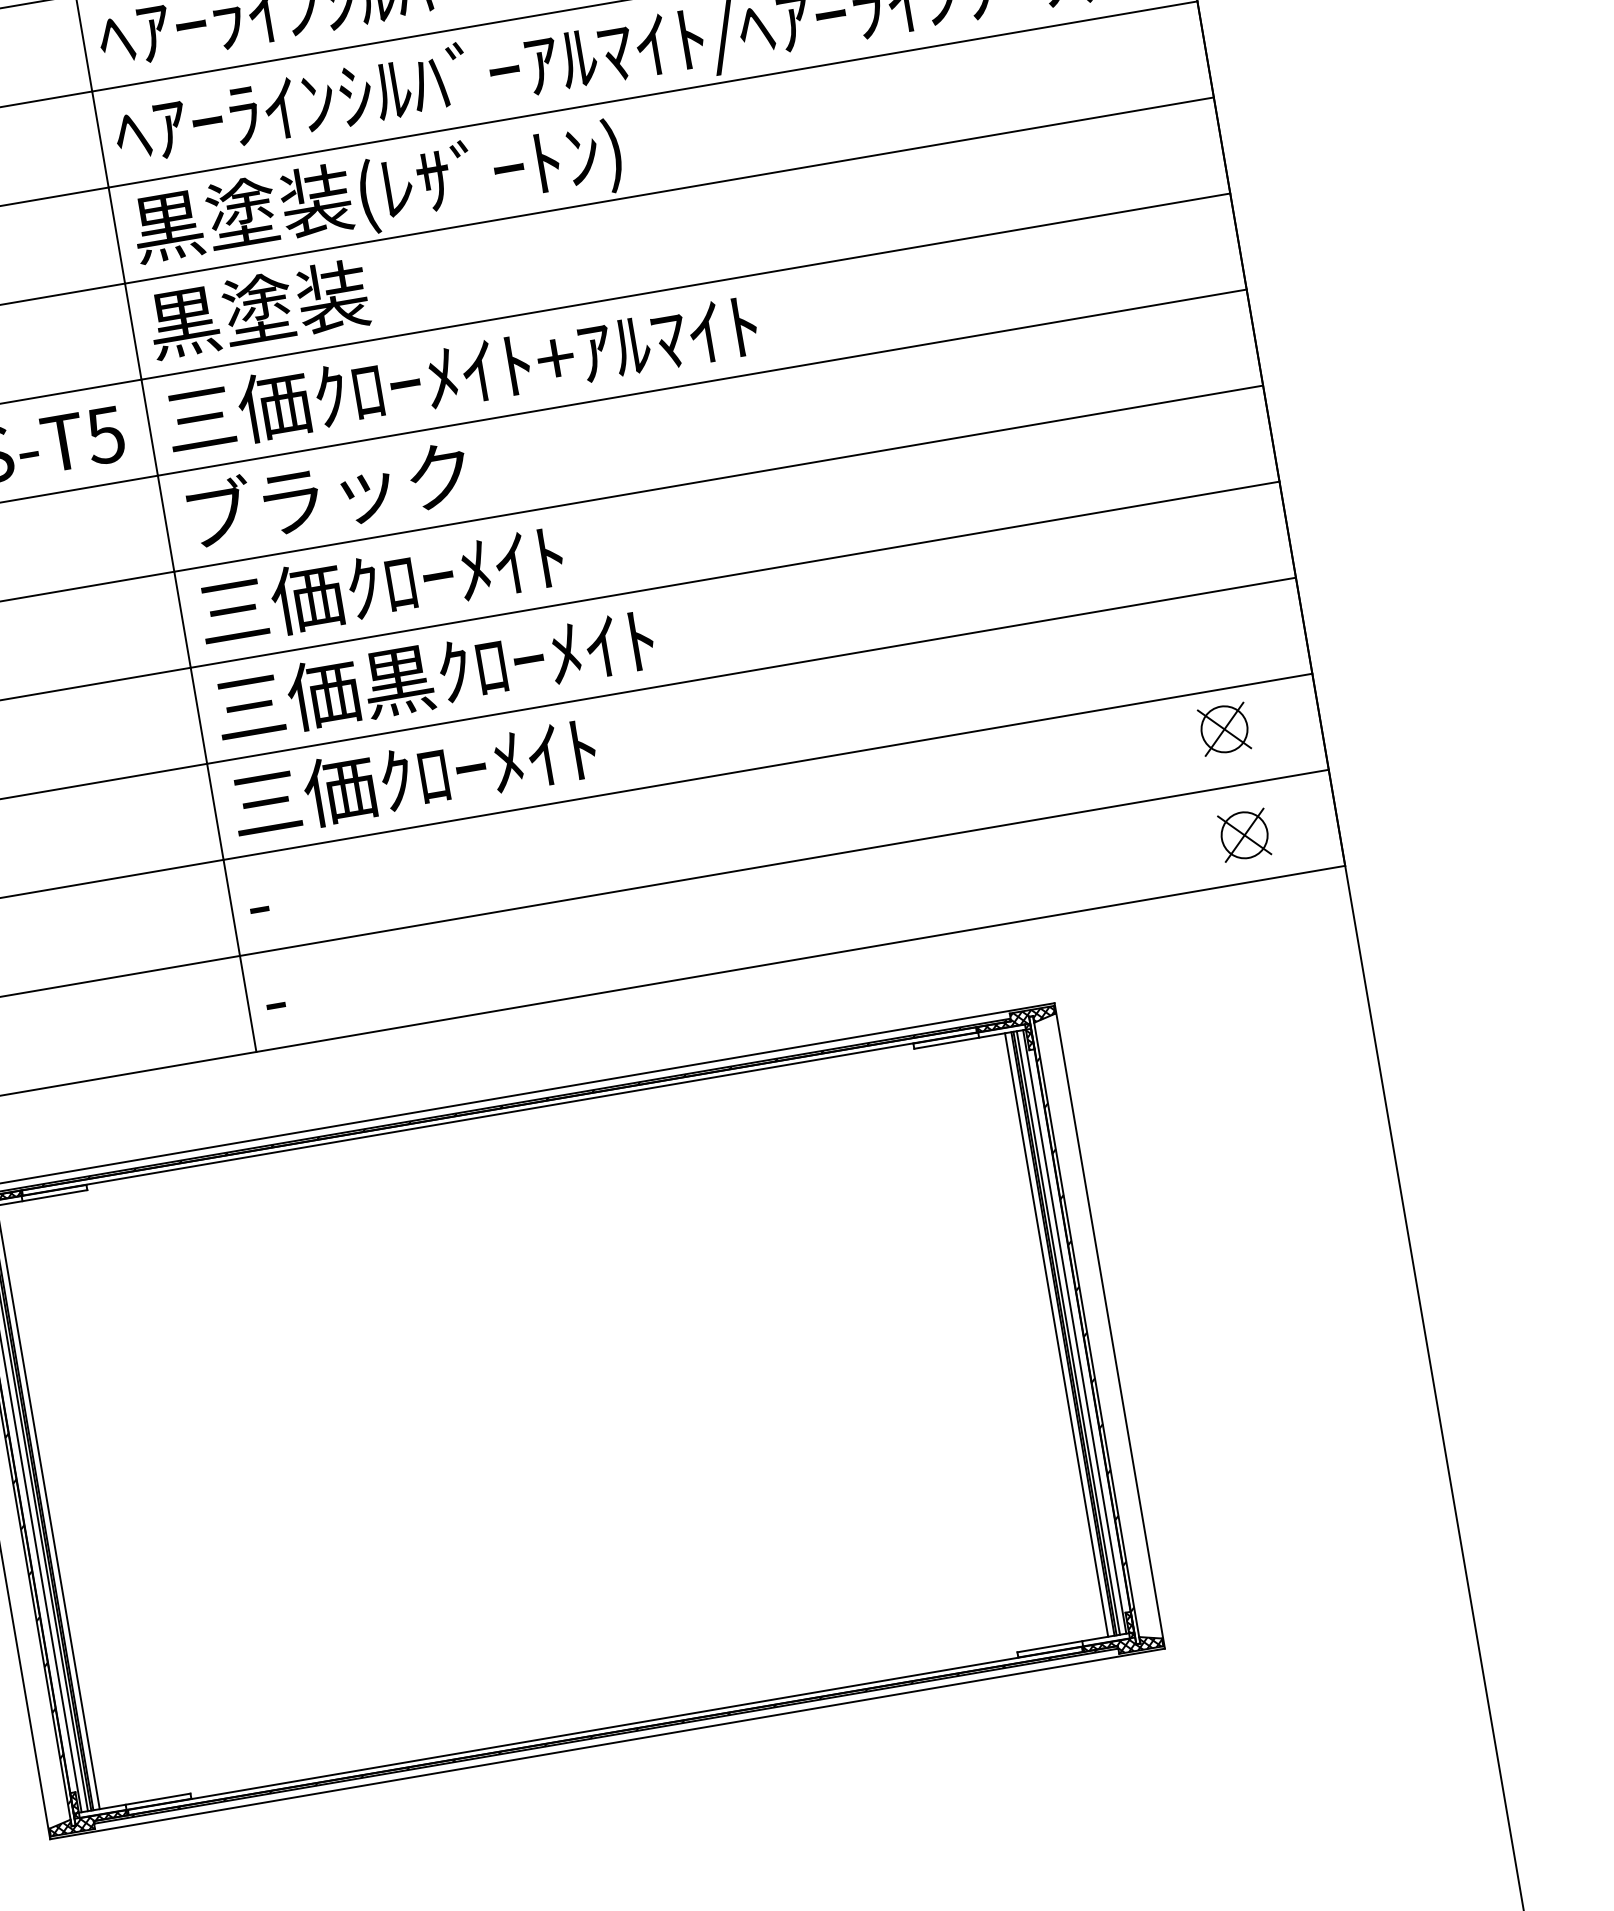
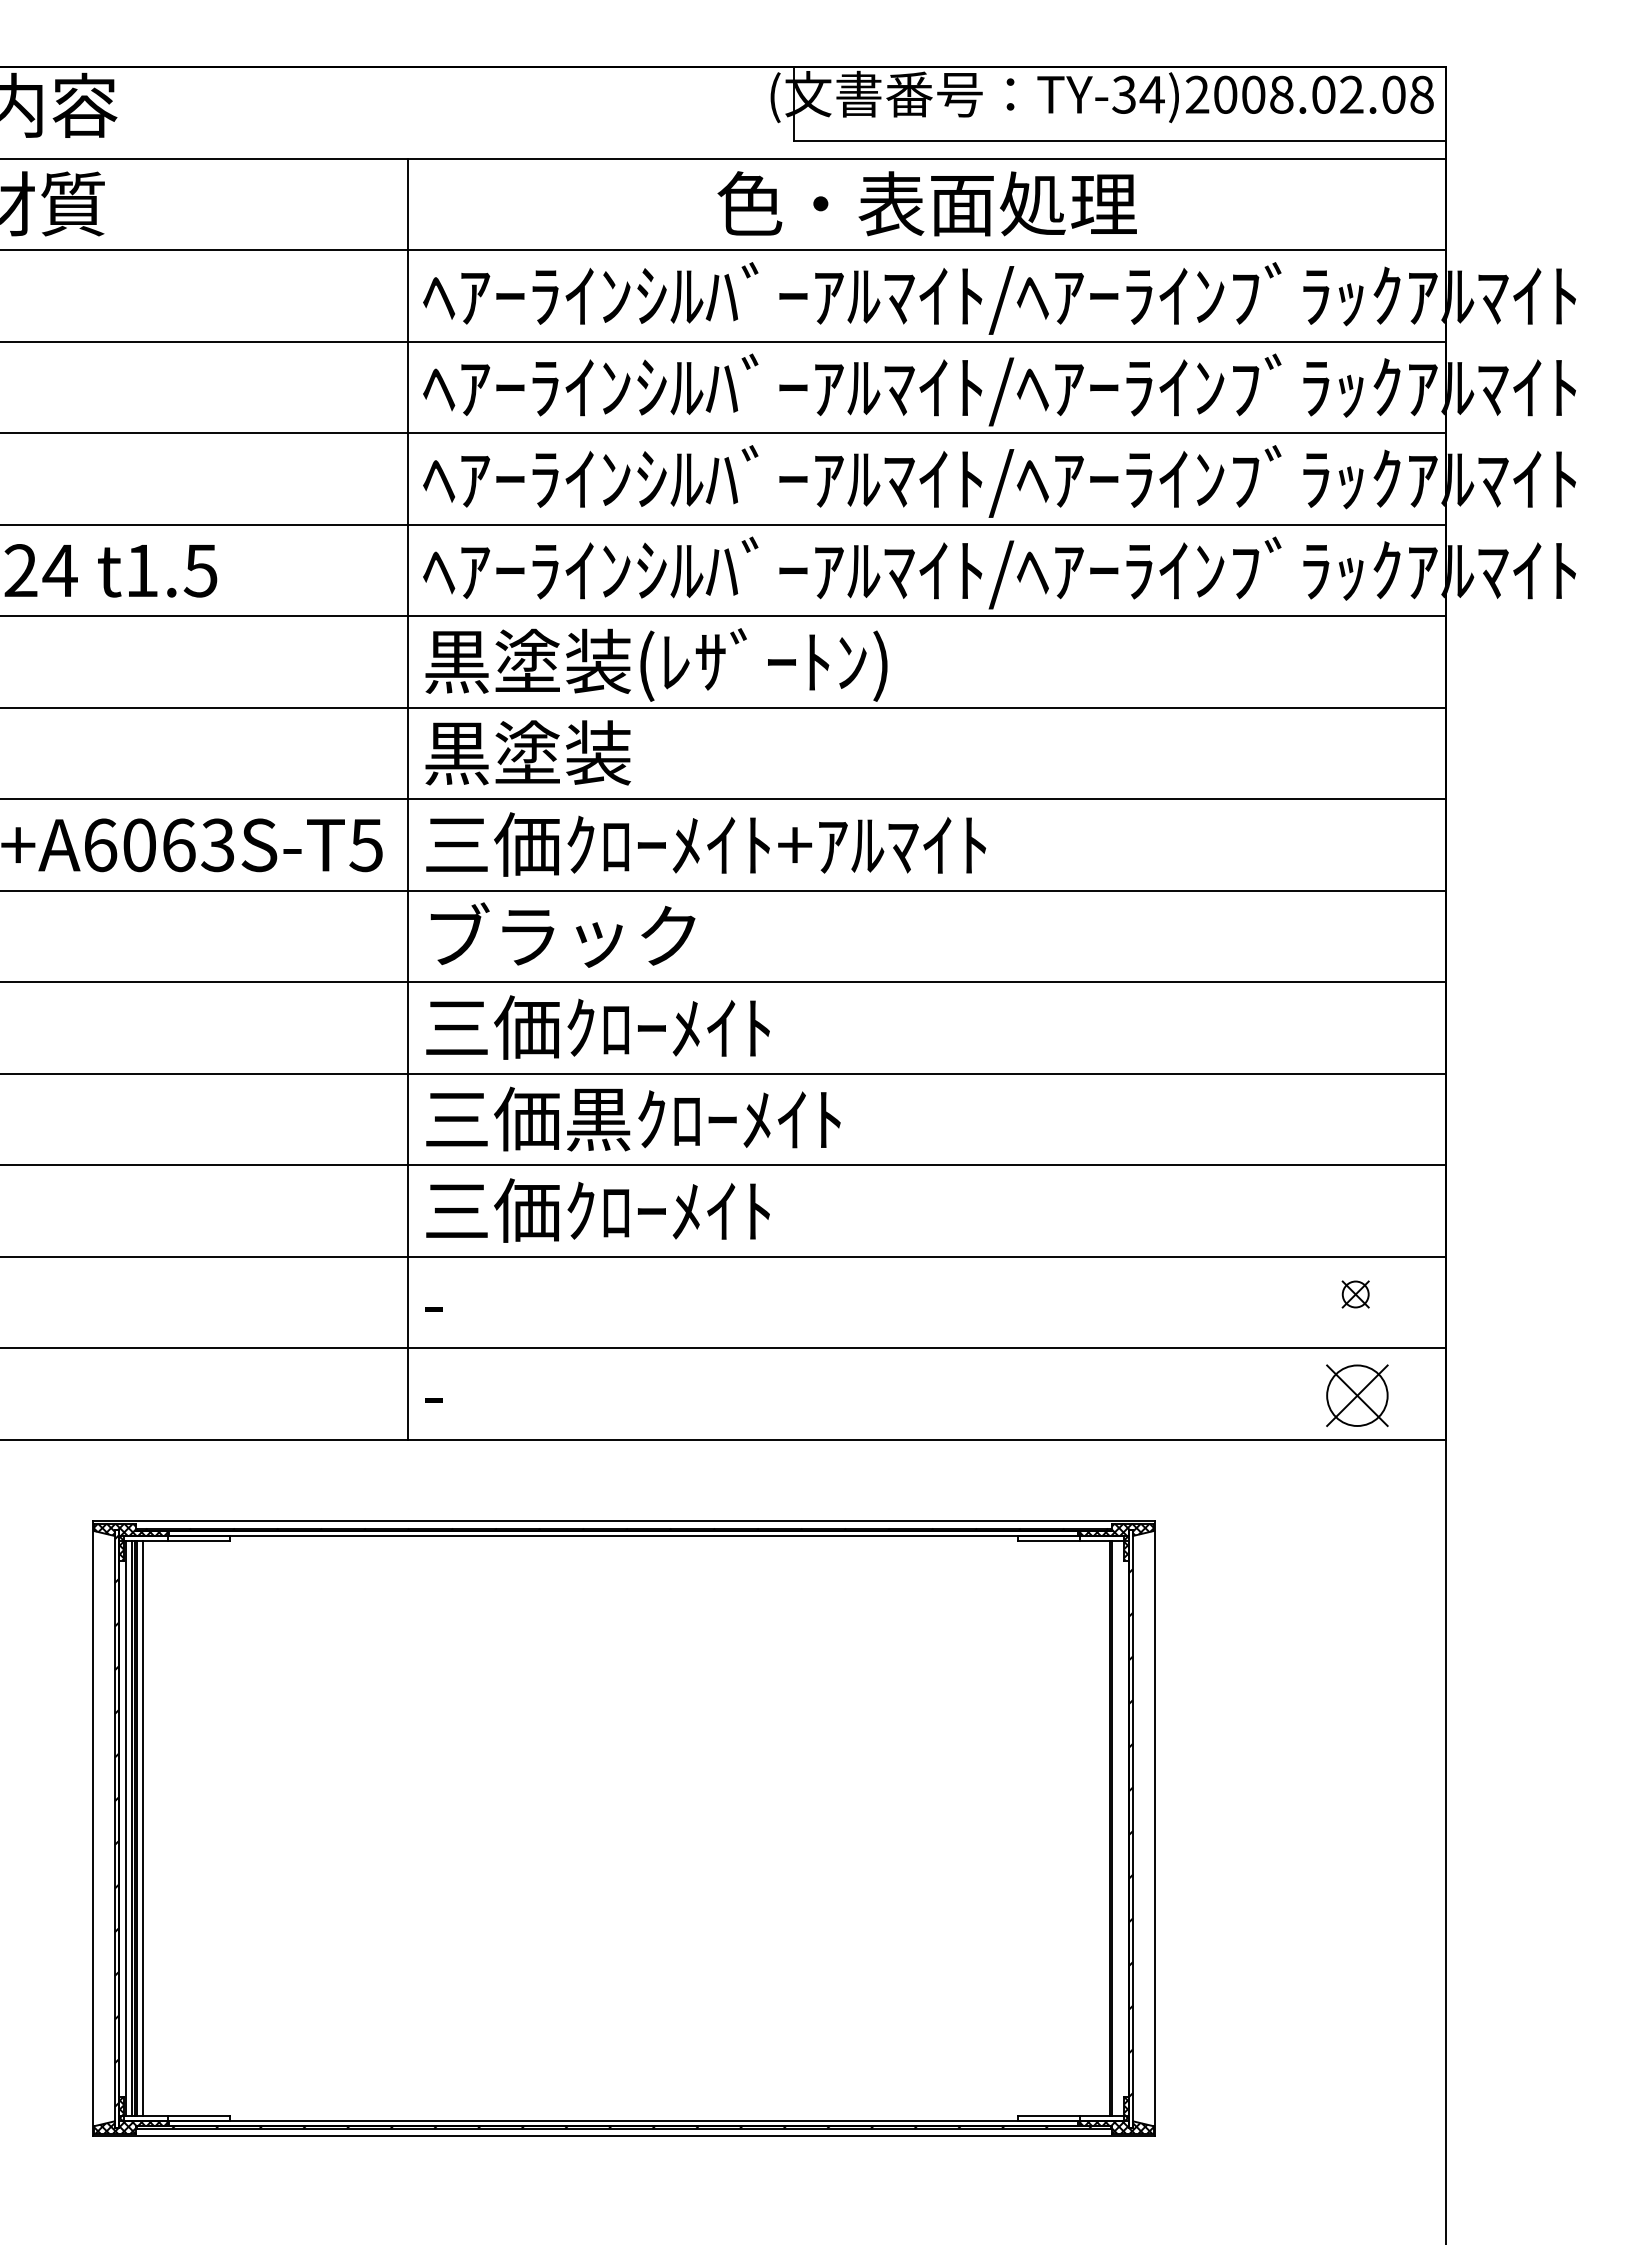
part: (1224, 729) -> (1355, 1294), size x0.6
part: (1244, 834) -> (1357, 1395), size x1.4
line: (1074, 1331) -> (1121, 1828), removed
line: (1068, 1332) -> (1115, 1828), removed
line: (1056, 1334) -> (1104, 1828), removed

